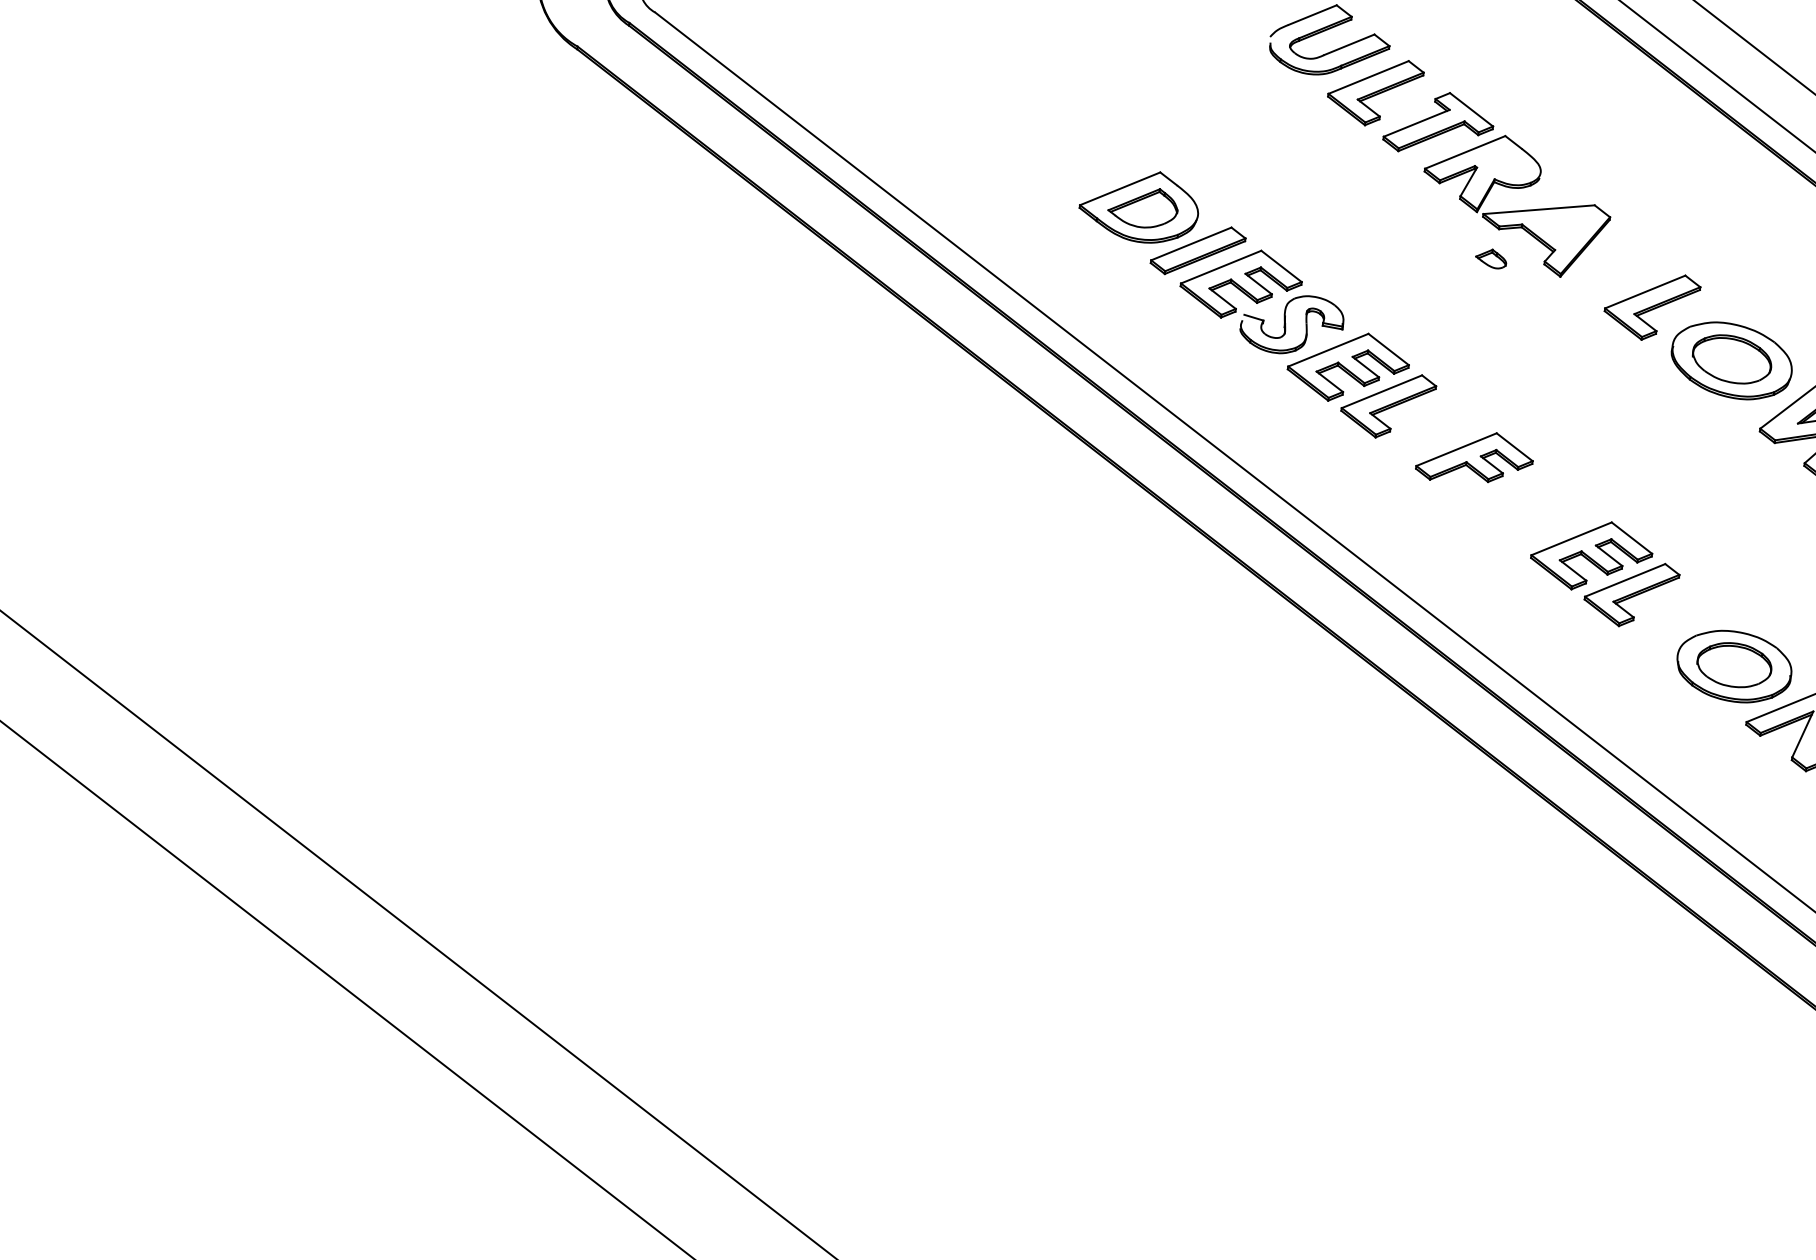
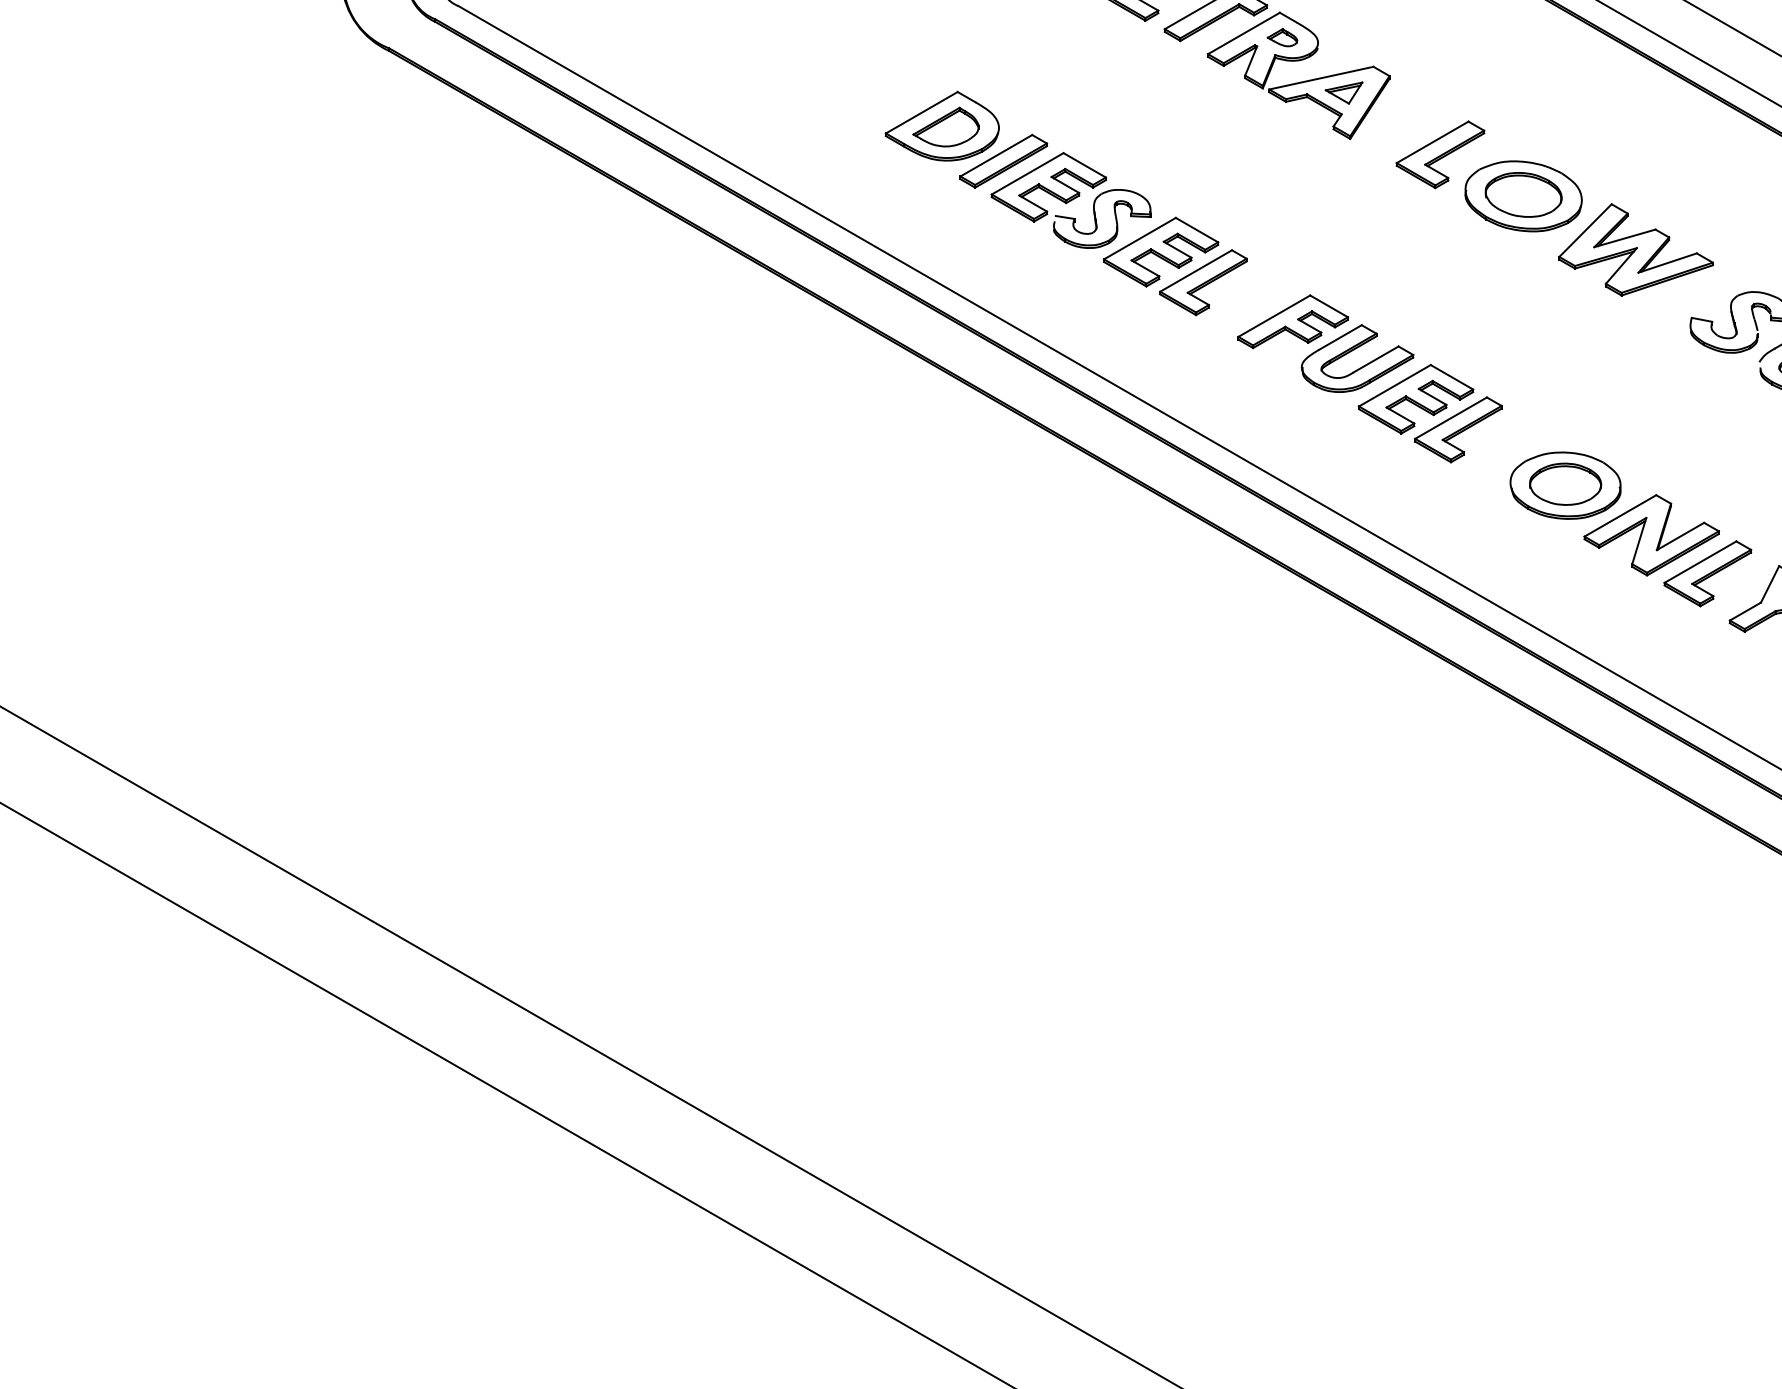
part: (1559, 227) -> (1343, 92), added
part: (1491, 258) -> (1282, 37), moved
part: (1534, 496) -> (1354, 350), added

